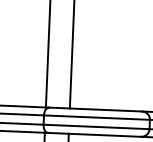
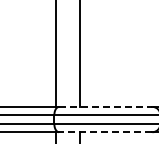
line: (95, 109) -> (105, 106), solid -> dashed
line: (94, 135) -> (105, 132), solid -> dashed

